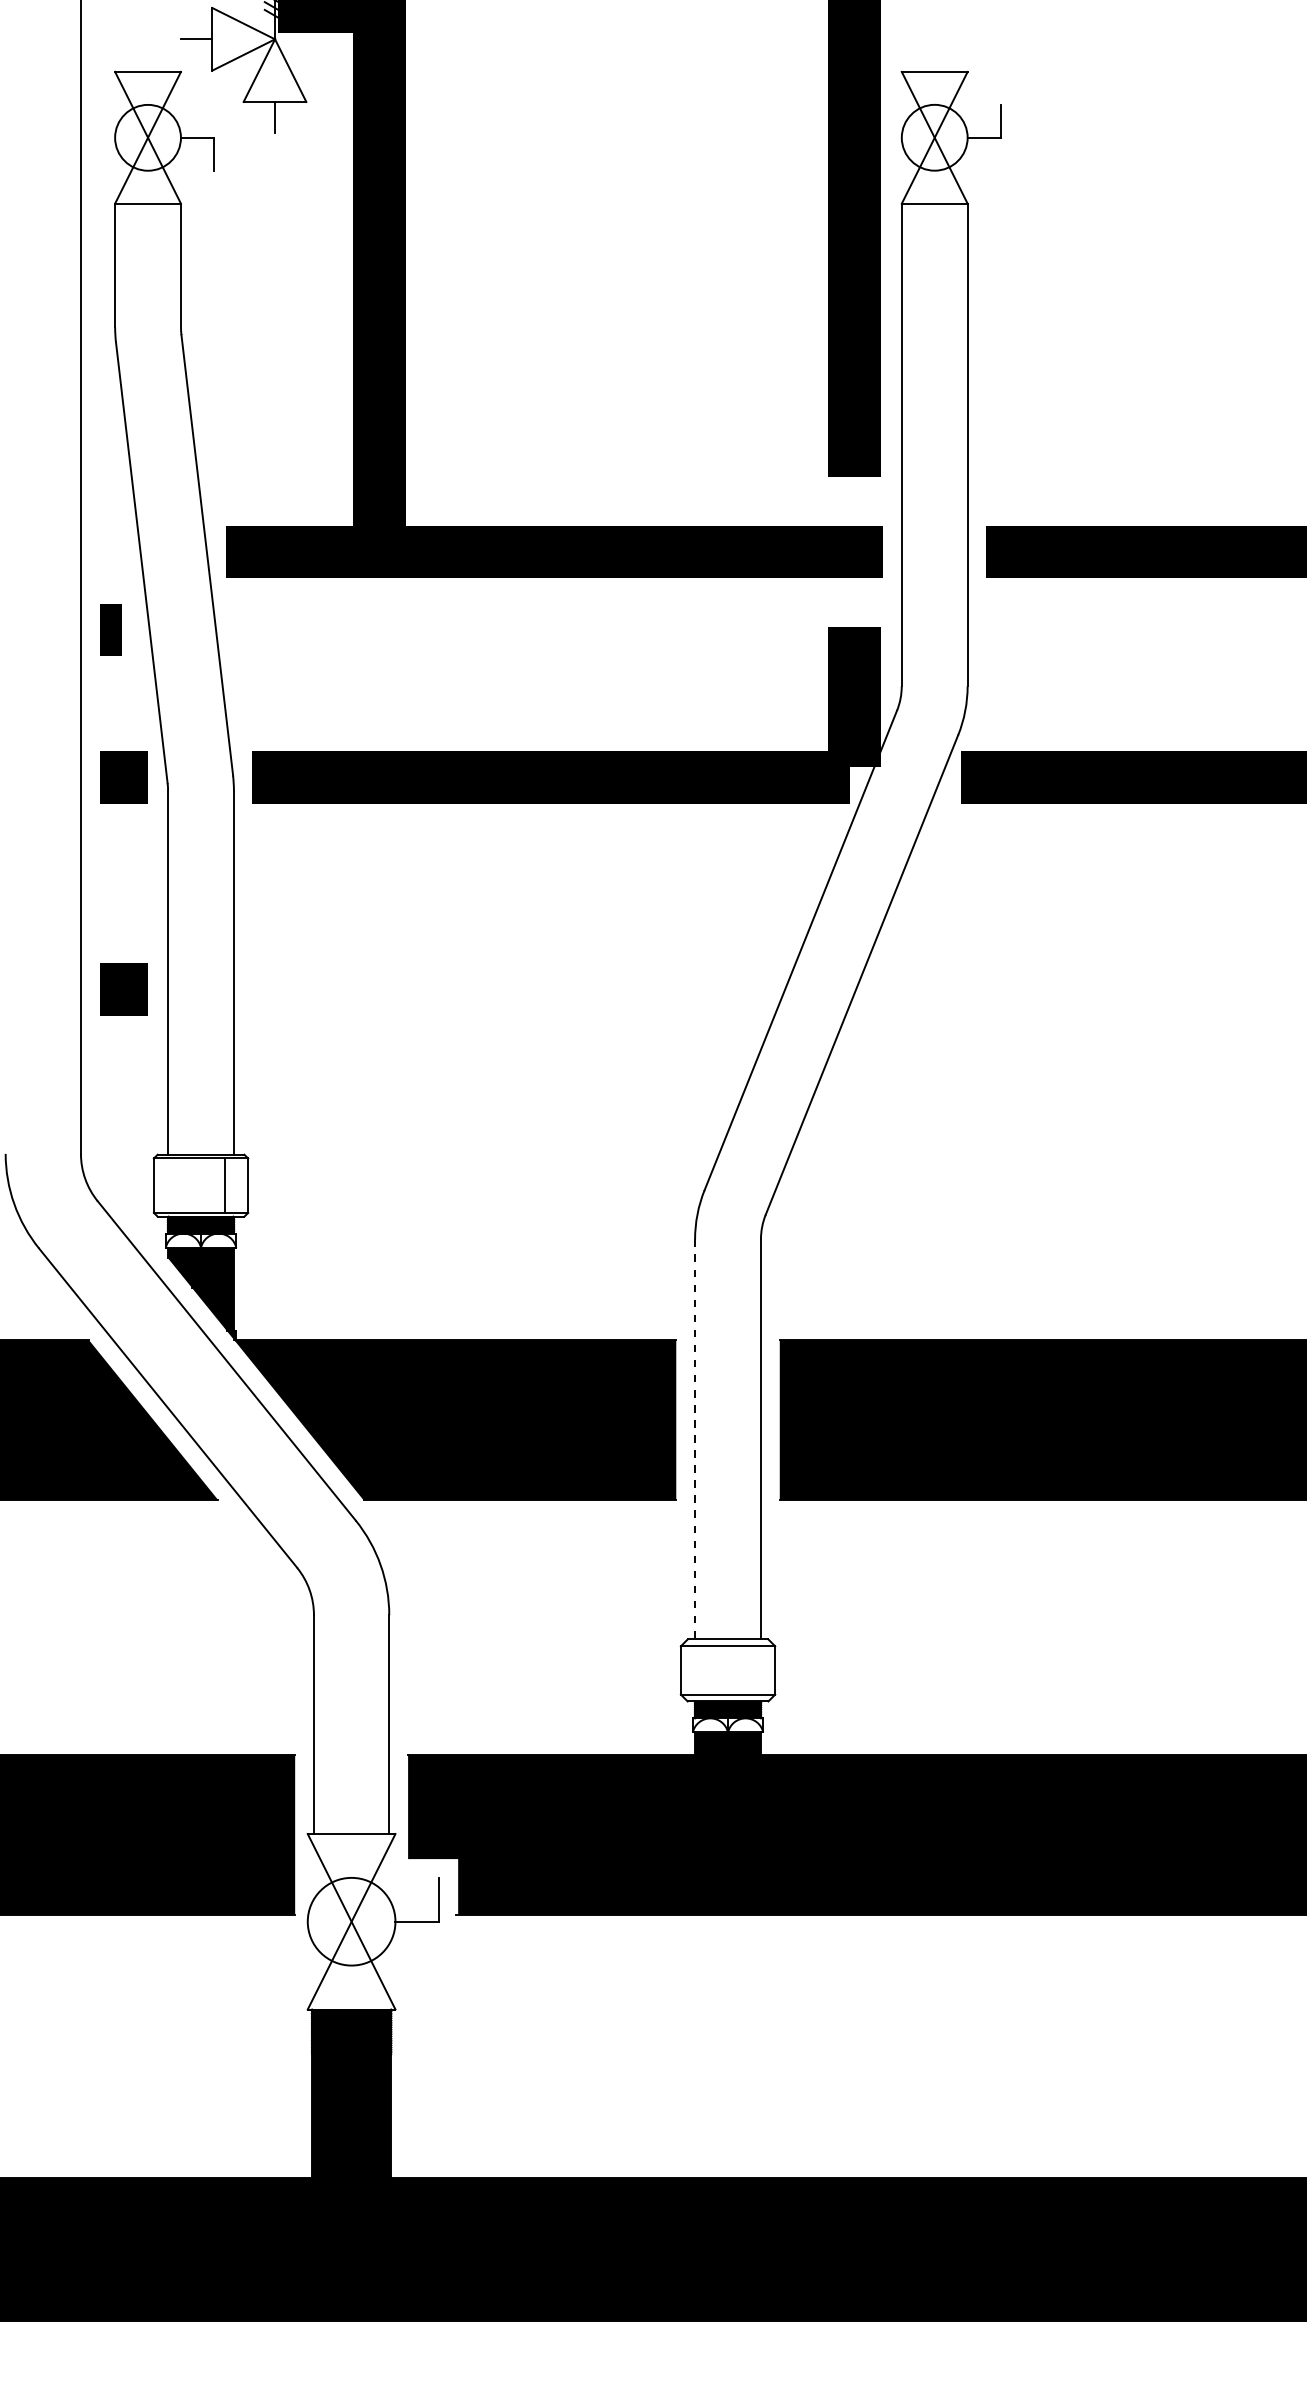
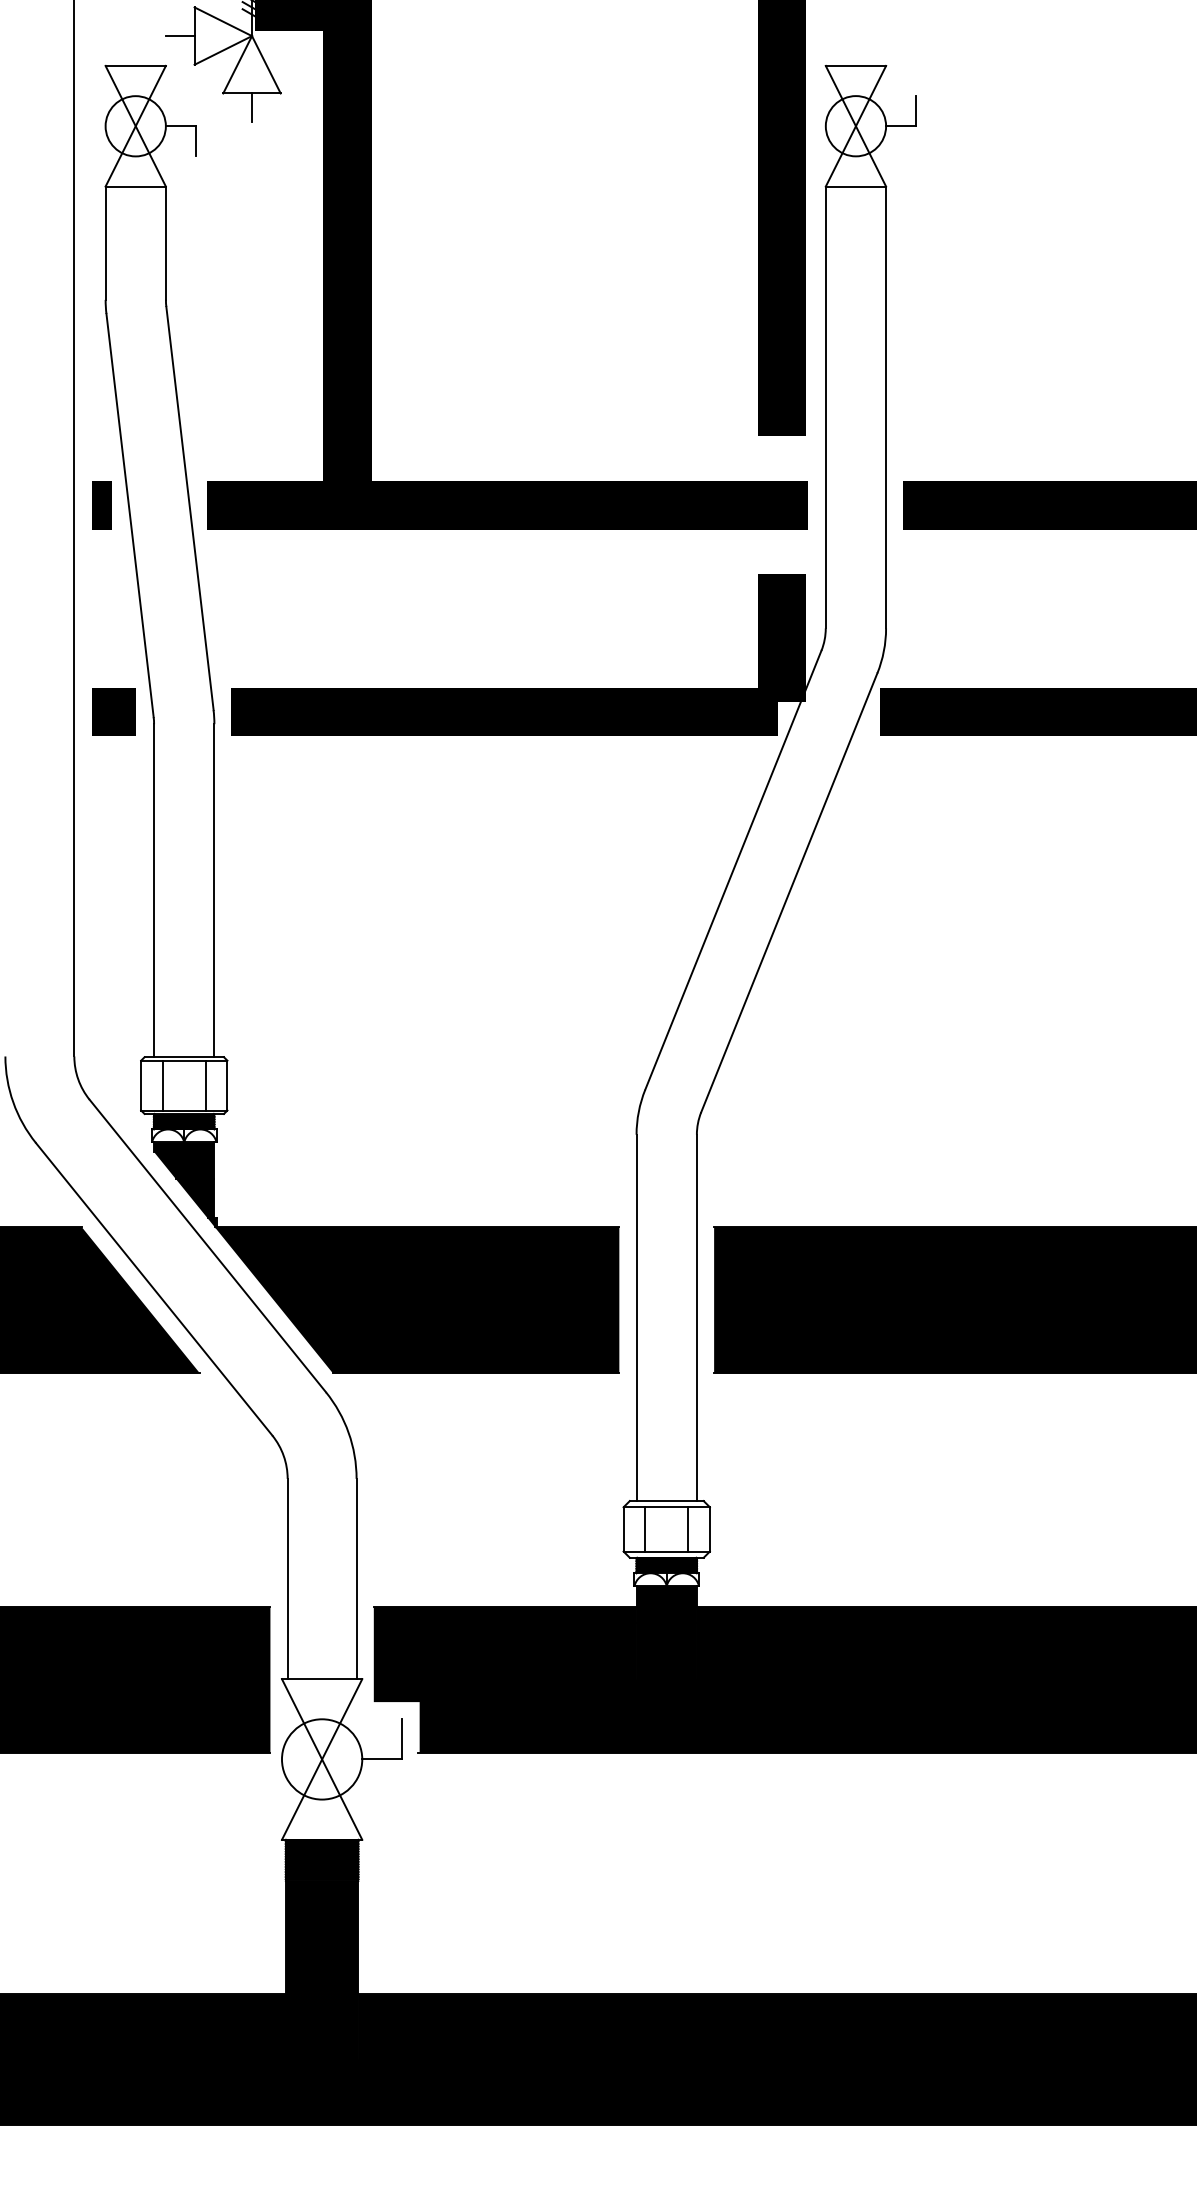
line: (110, 629) -> (101, 505), moved
line: (123, 989) -> (113, 905), removed
line: (177, 1185) -> (162, 1085), added
line: (695, 1439) -> (636, 1317), dashed -> solid
line: (704, 1670) -> (645, 1529), added
line: (751, 1670) -> (688, 1529), added

